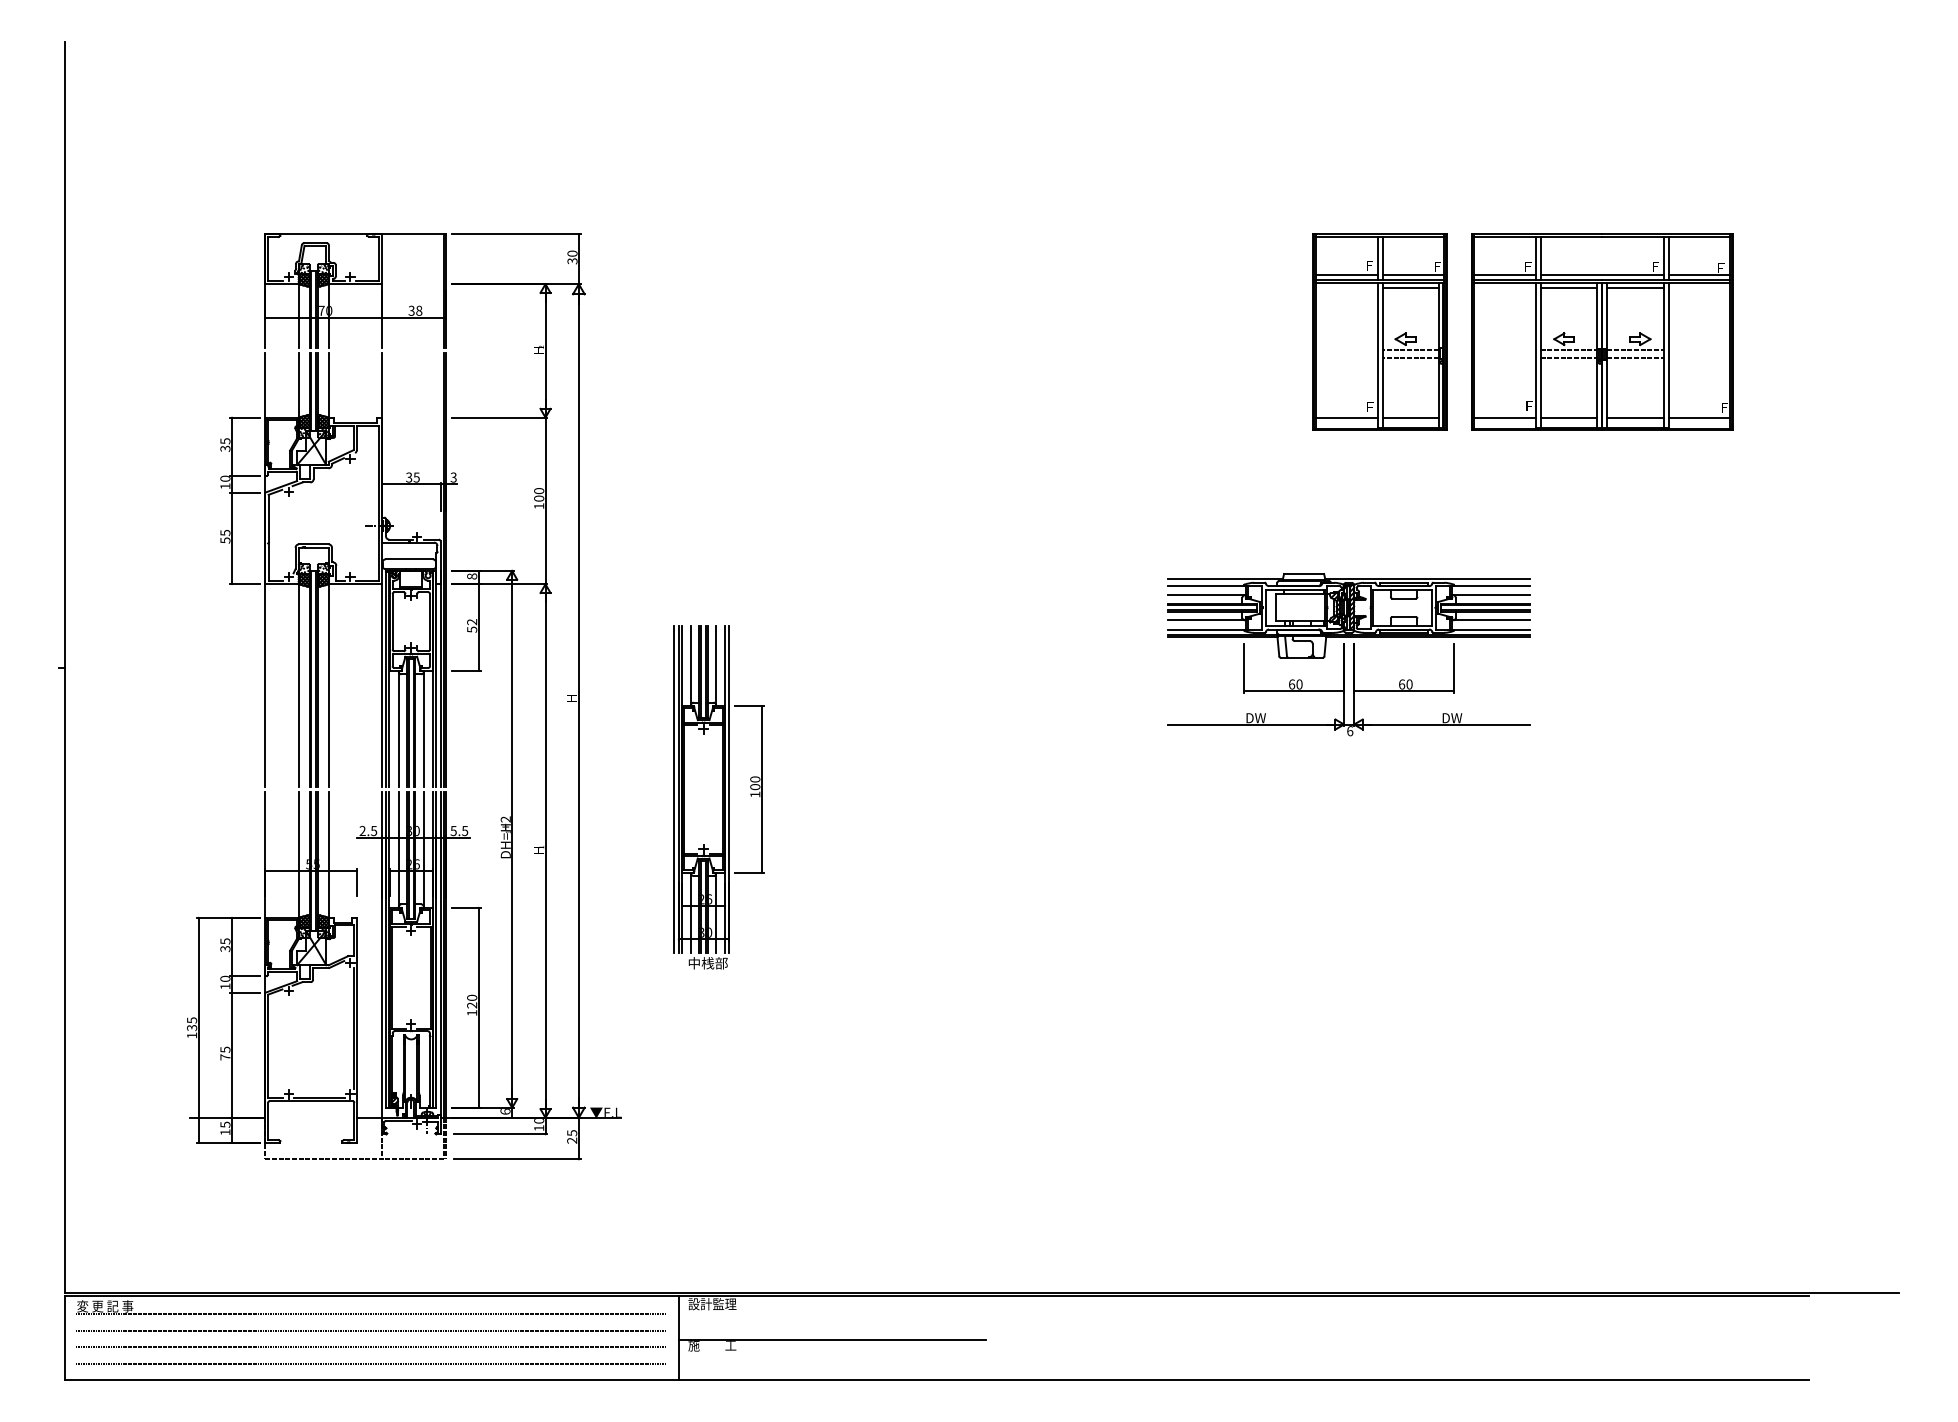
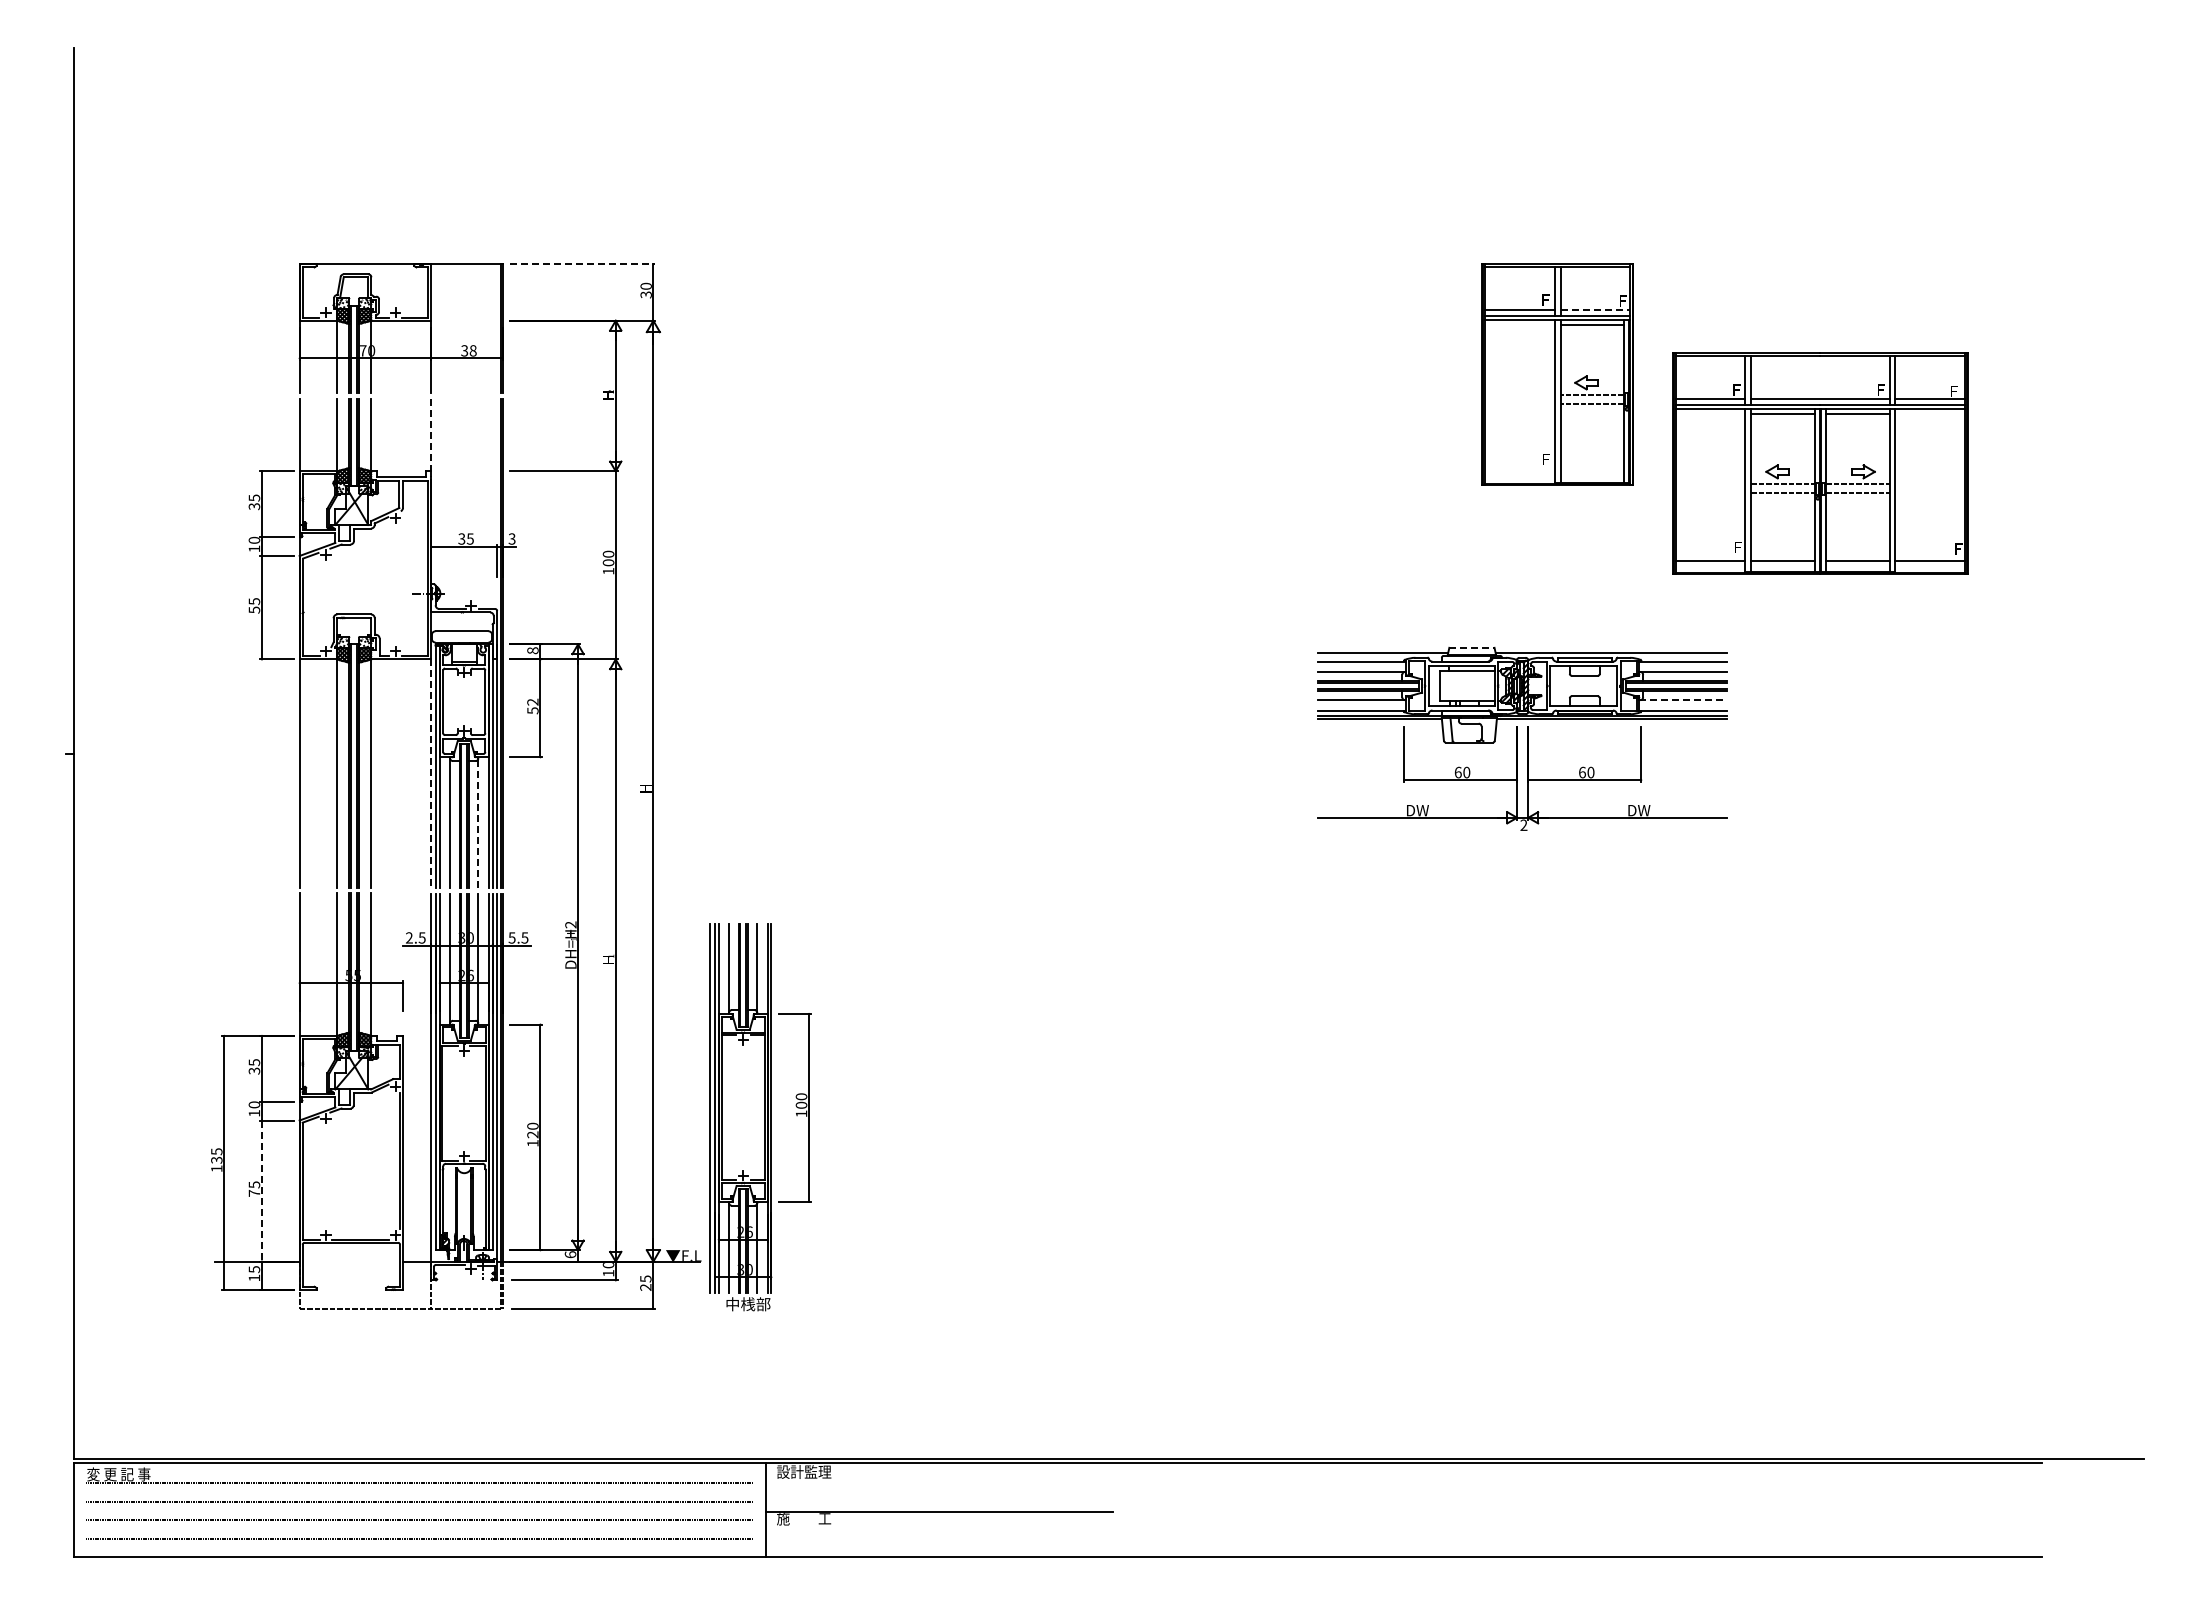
line: (516, 234) -> (583, 264), solid -> dashed
line: (1413, 275) -> (1595, 310), solid -> dashed
part: (1602, 331) -> (1820, 463), moved
line: (382, 388) -> (431, 438), solid -> dashed
line: (1346, 418) -> (1519, 472), removed
line: (1410, 418) -> (1591, 472), removed
line: (1303, 573) -> (1471, 647), solid -> dashed
line: (1491, 620) -> (1683, 700), solid -> dashed
line: (382, 686) -> (431, 774), solid -> dashed
line: (423, 728) -> (478, 822), solid -> dashed
text: (1349, 731) -> (1523, 825), 6 -> 2
part: (718, 797) -> (760, 1117), moved
line: (231, 1055) -> (261, 1191), solid -> dashed

